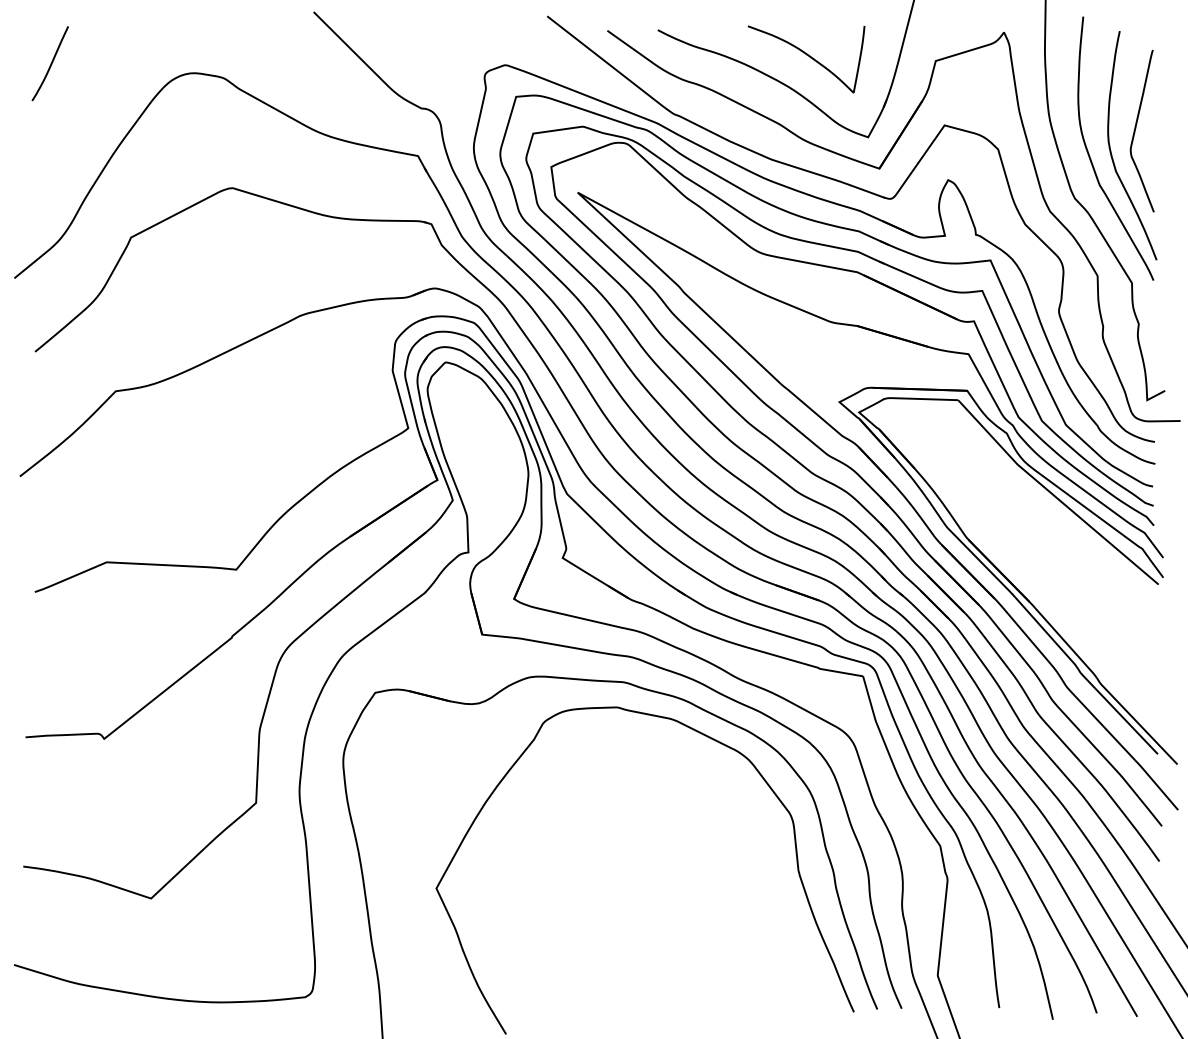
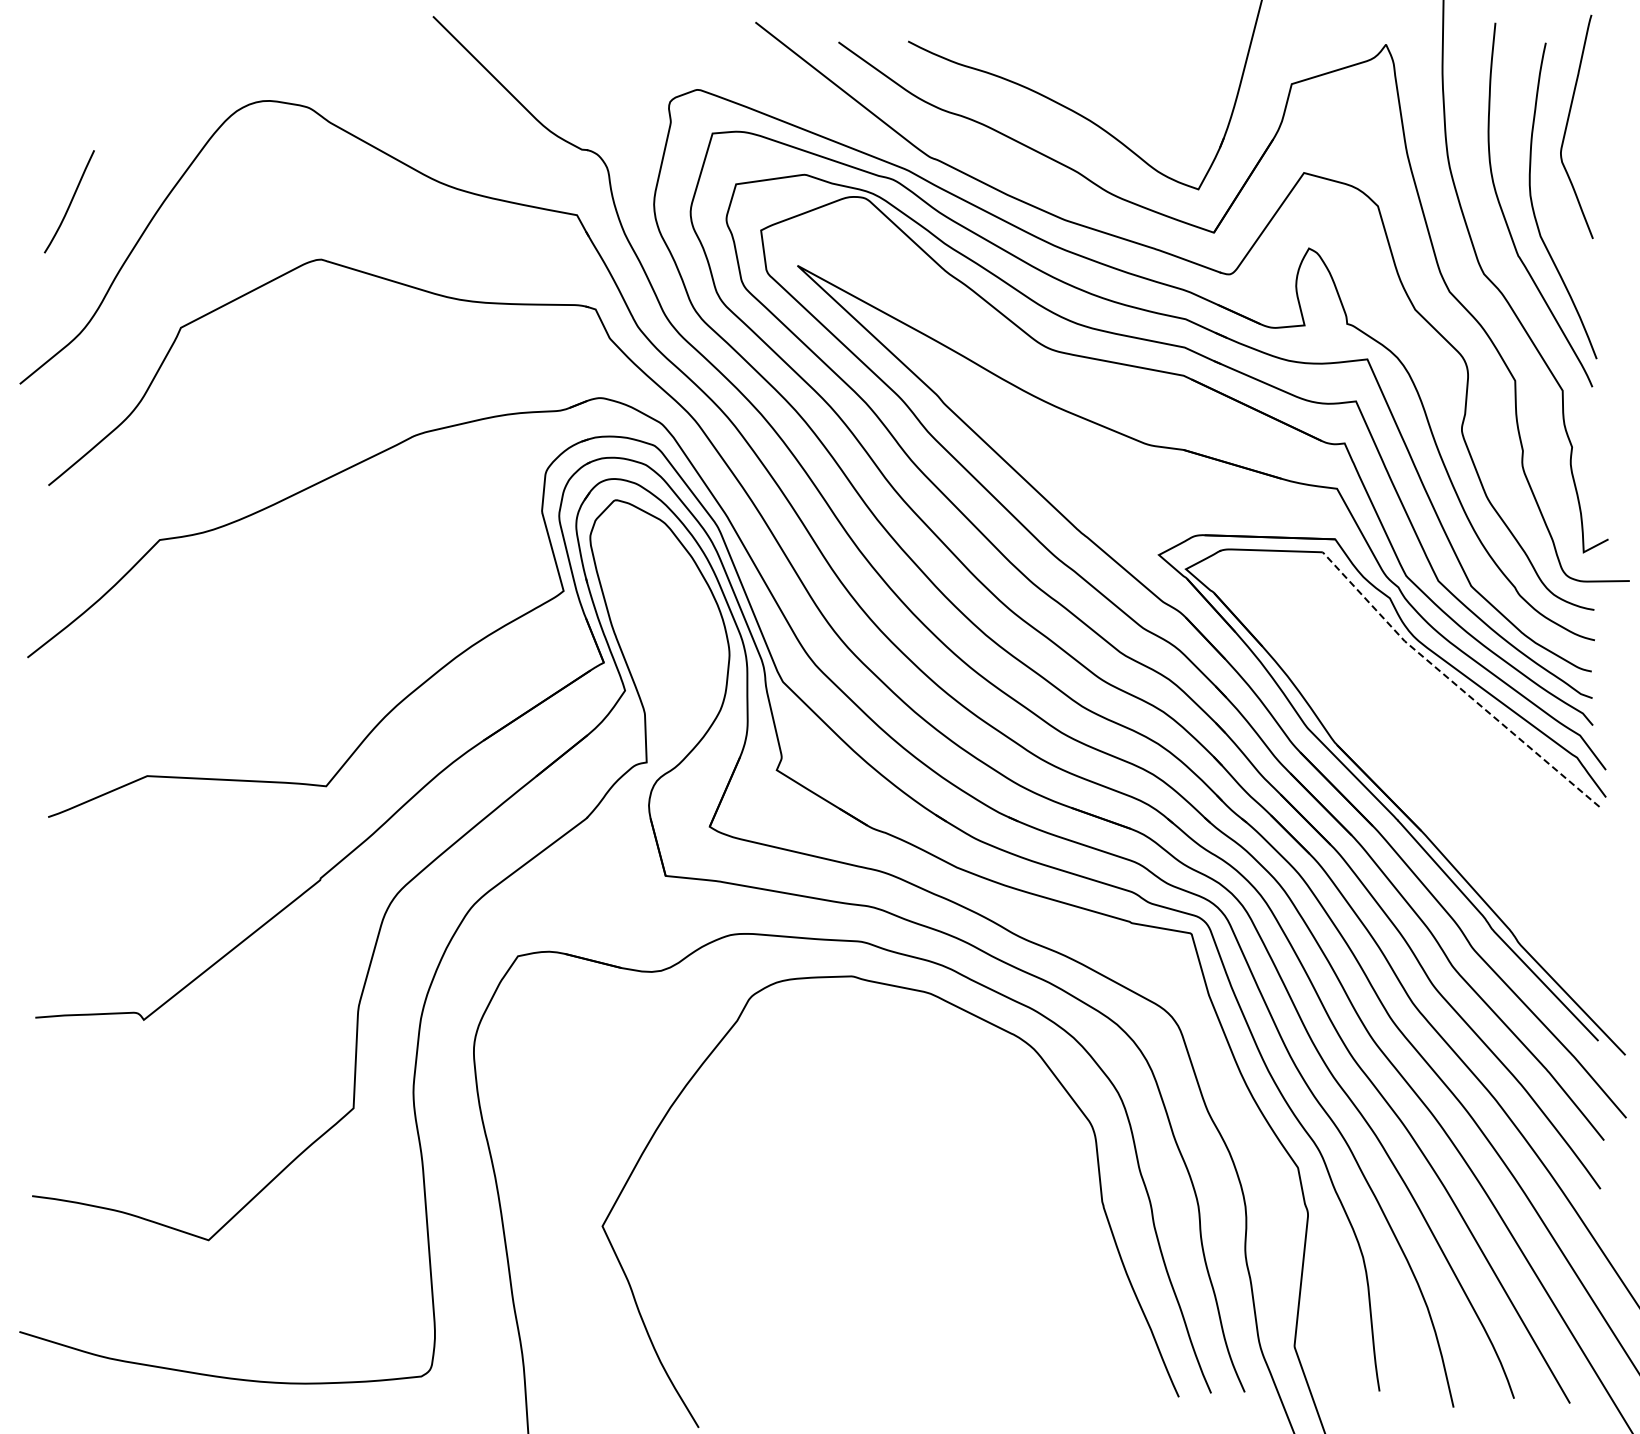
curve: (808, 56) -> (1115, 77), removed
curve: (51, 63) -> (70, 201), moved
curve: (1136, 127) -> (1568, 122), moved
line: (1054, 495) -> (1455, 684), solid -> dashed

